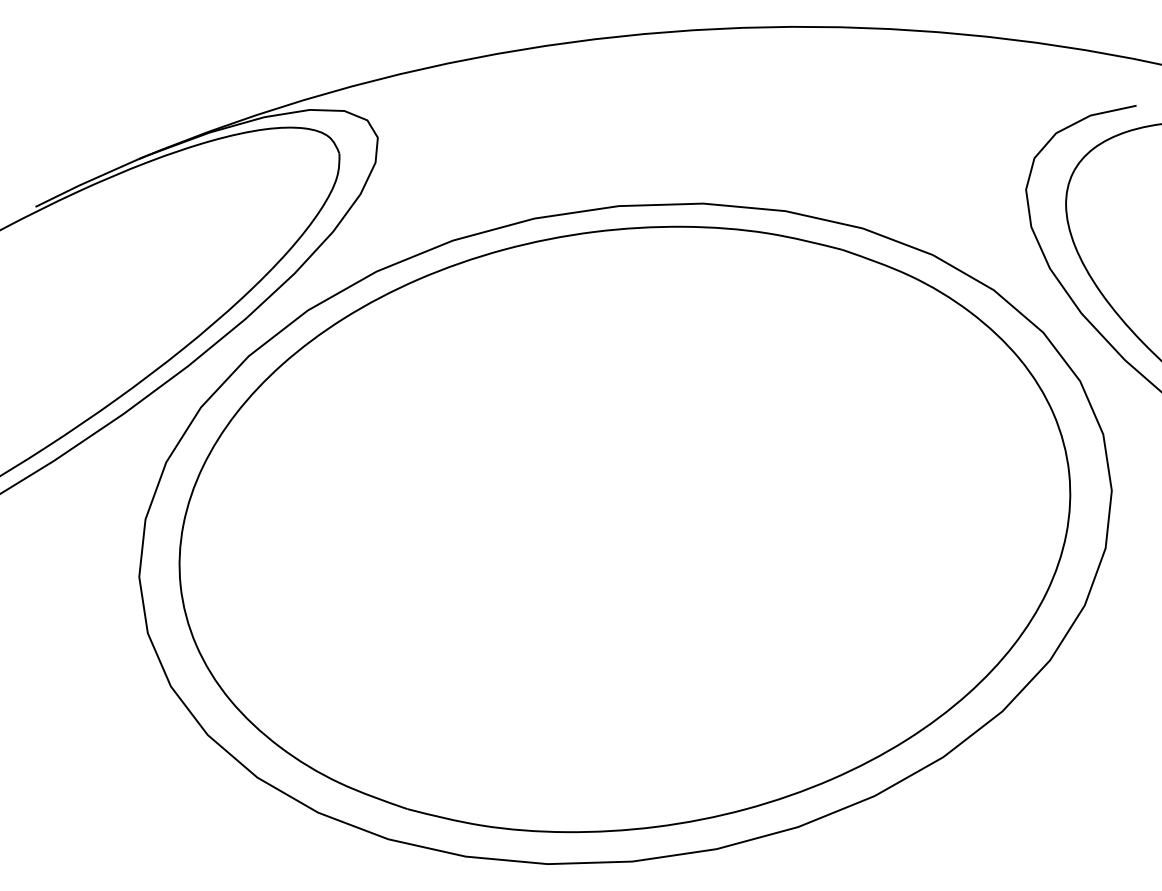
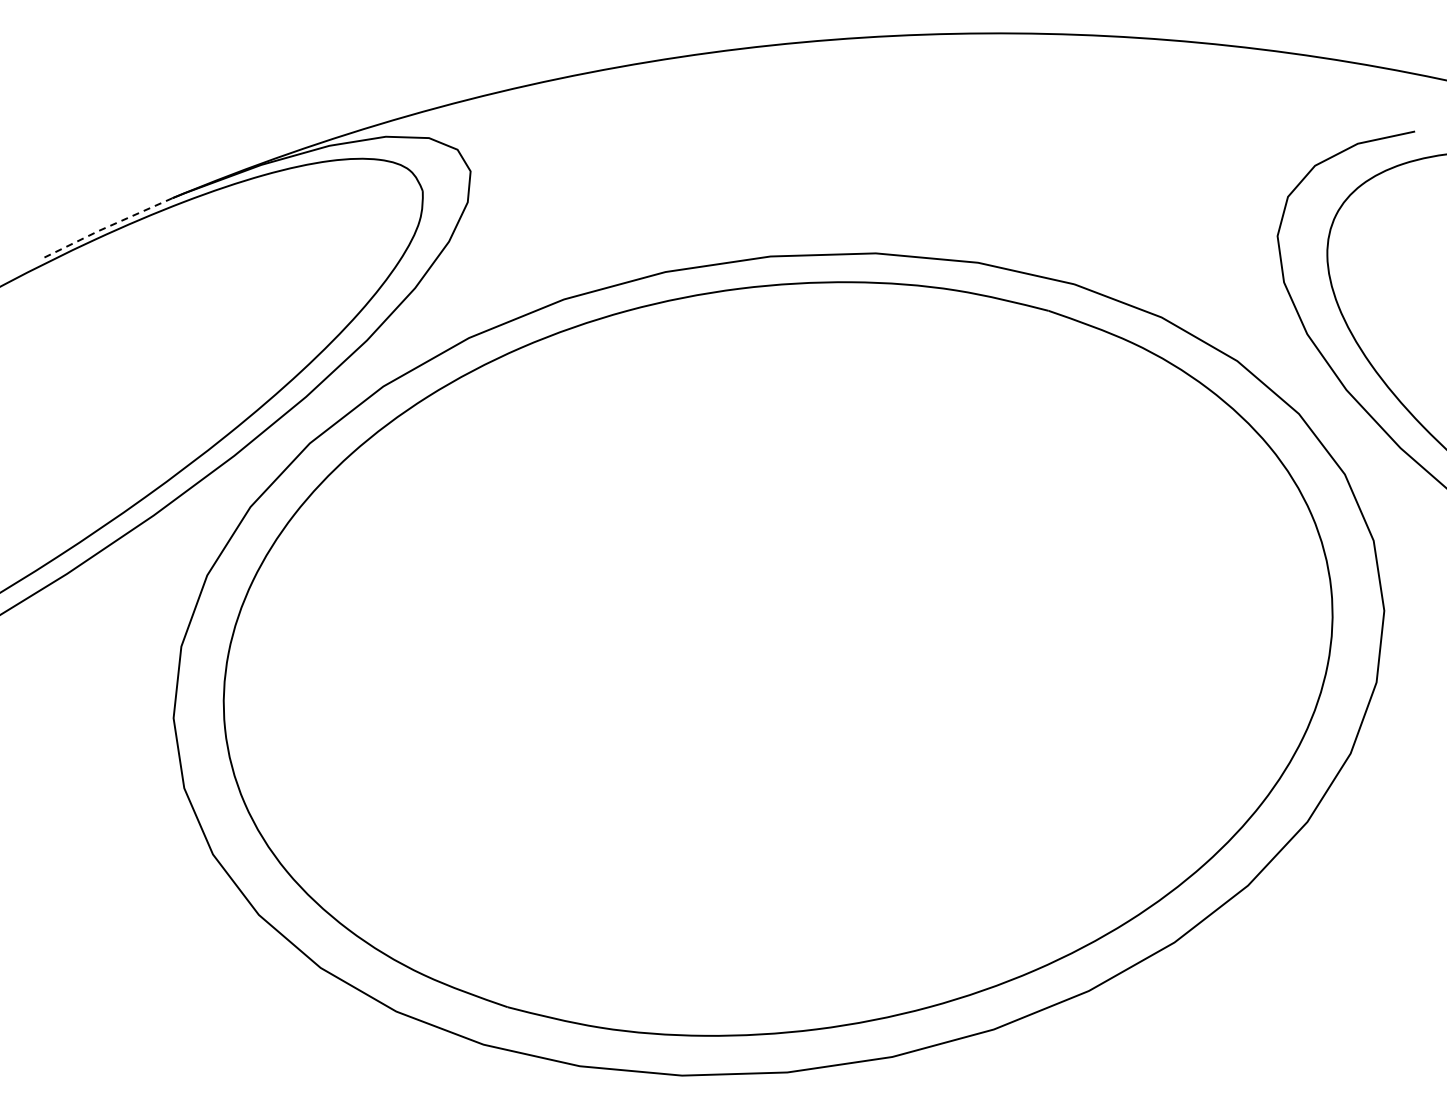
line: (86, 182) -> (107, 226), solid -> dashed

